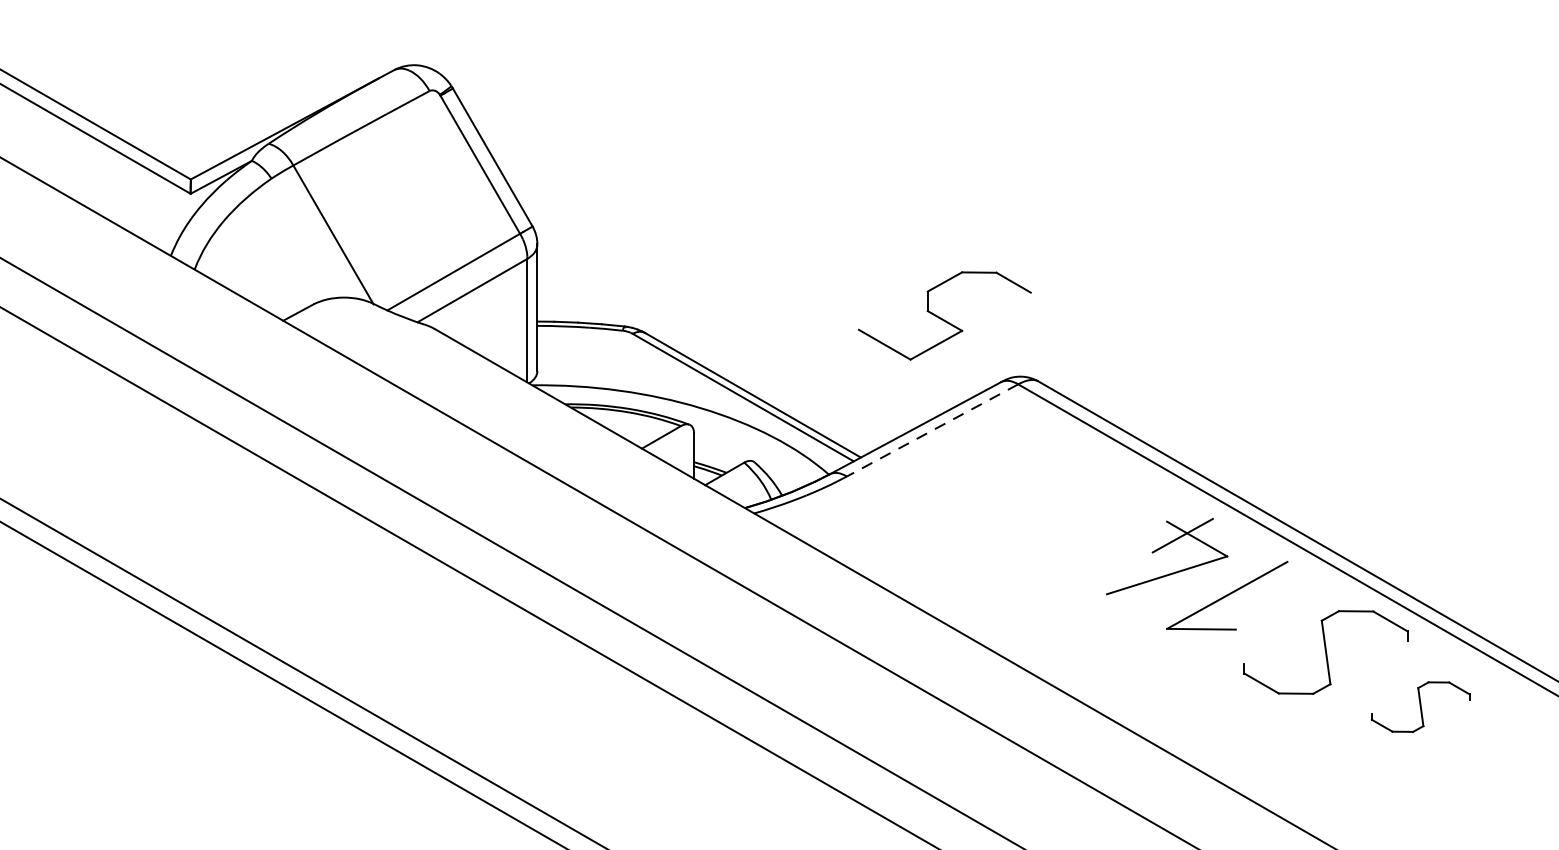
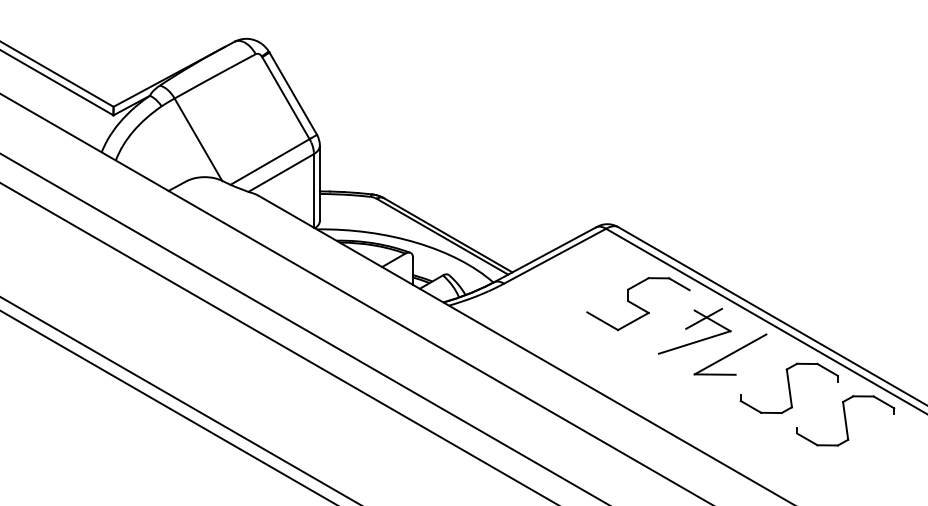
part: (944, 316) -> (638, 304), moved
line: (933, 430) -> (555, 256), dashed -> solid
part: (1420, 706) -> (845, 420), size x1.67

